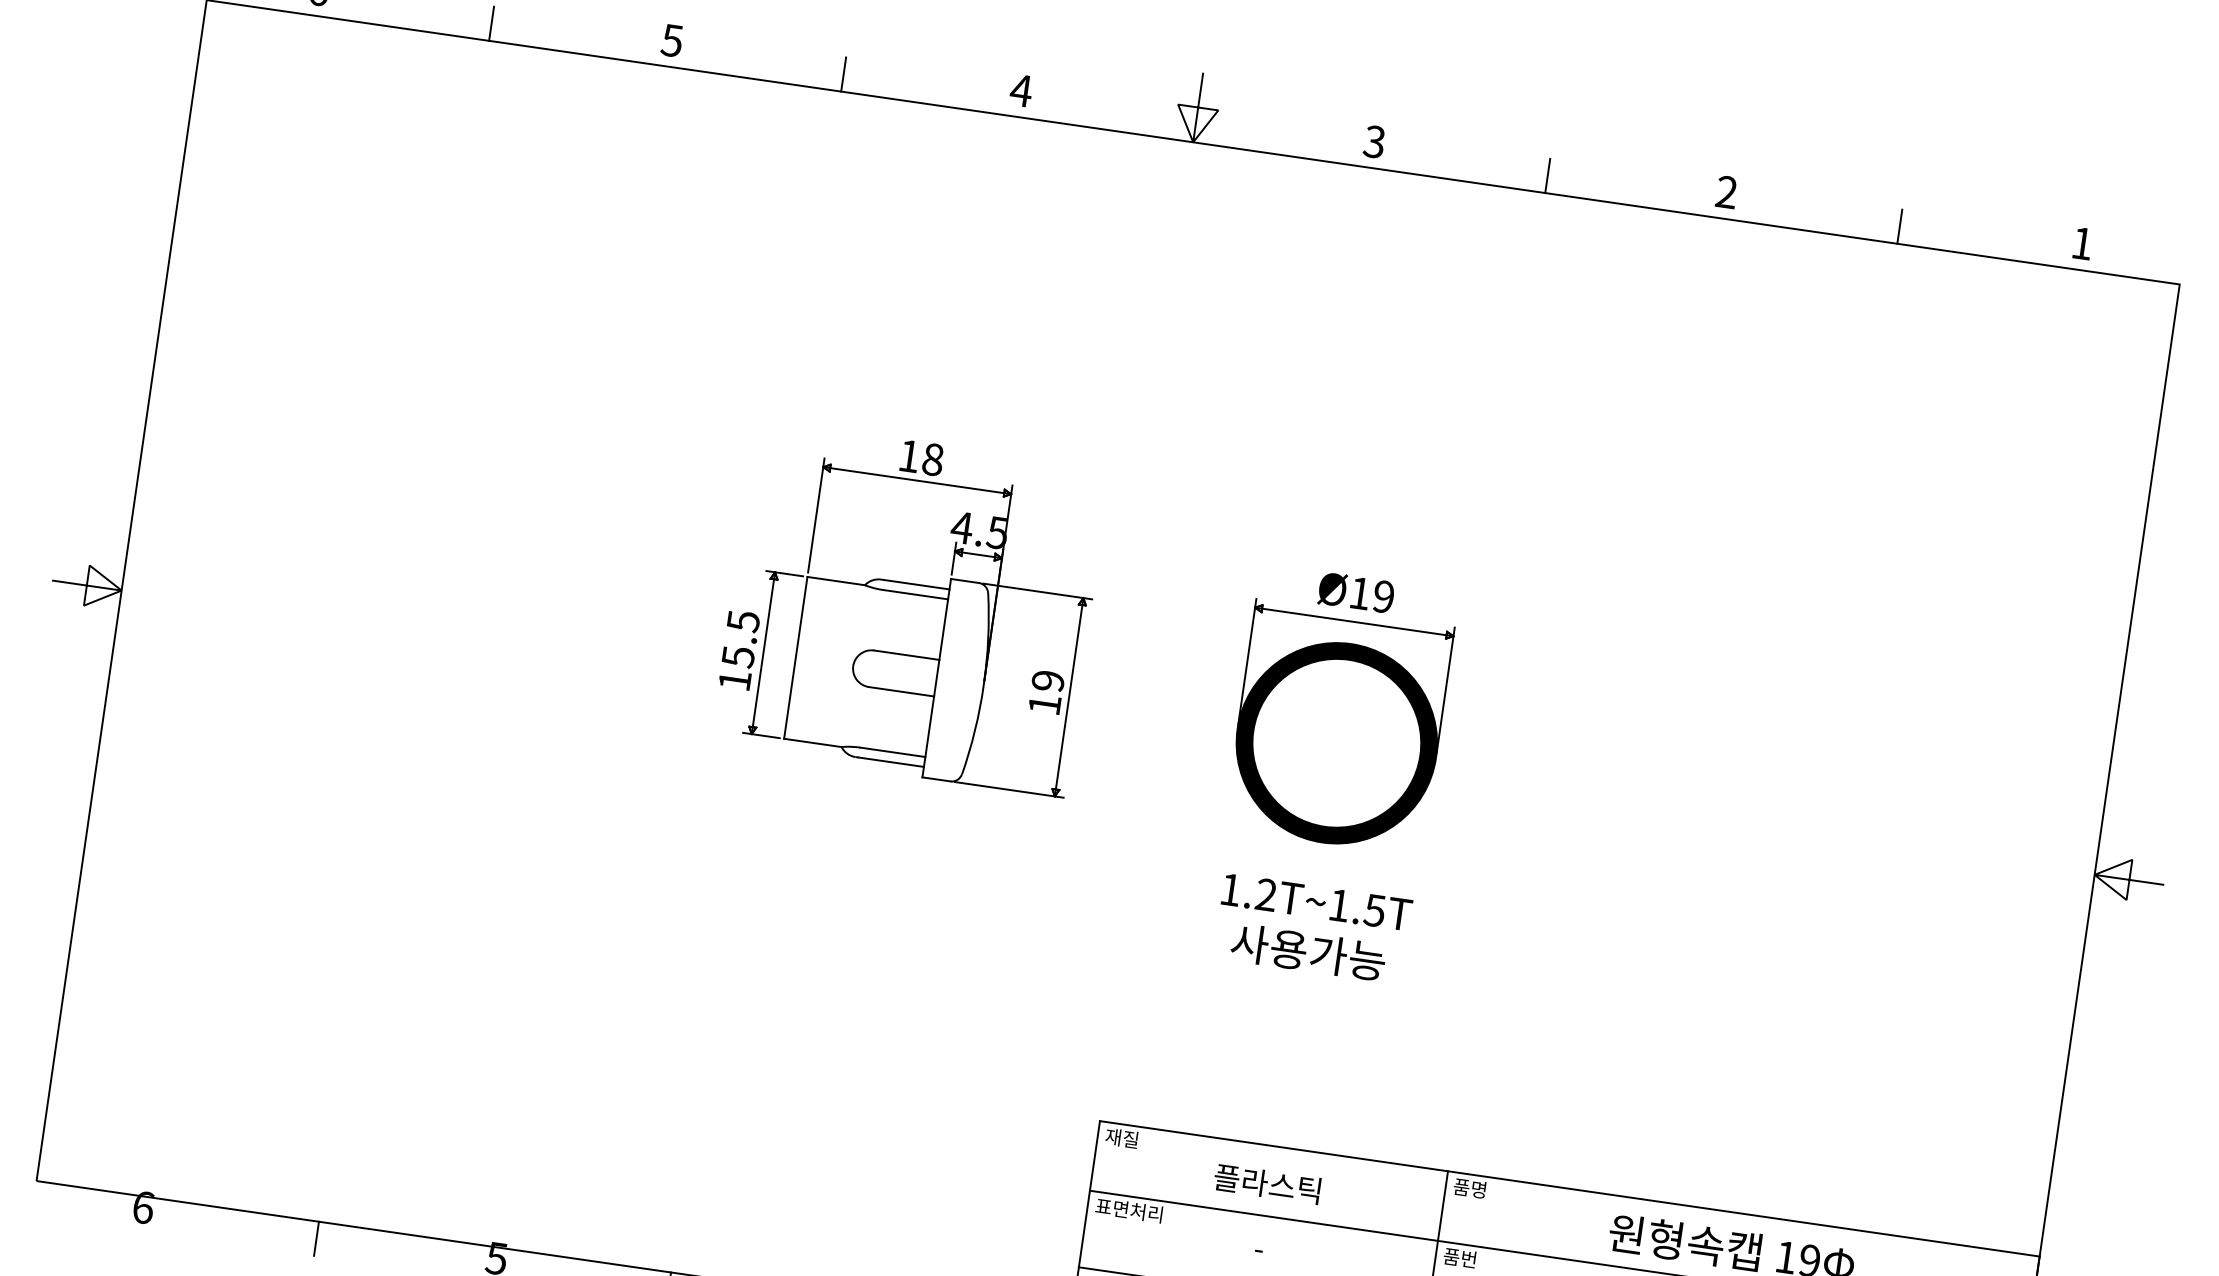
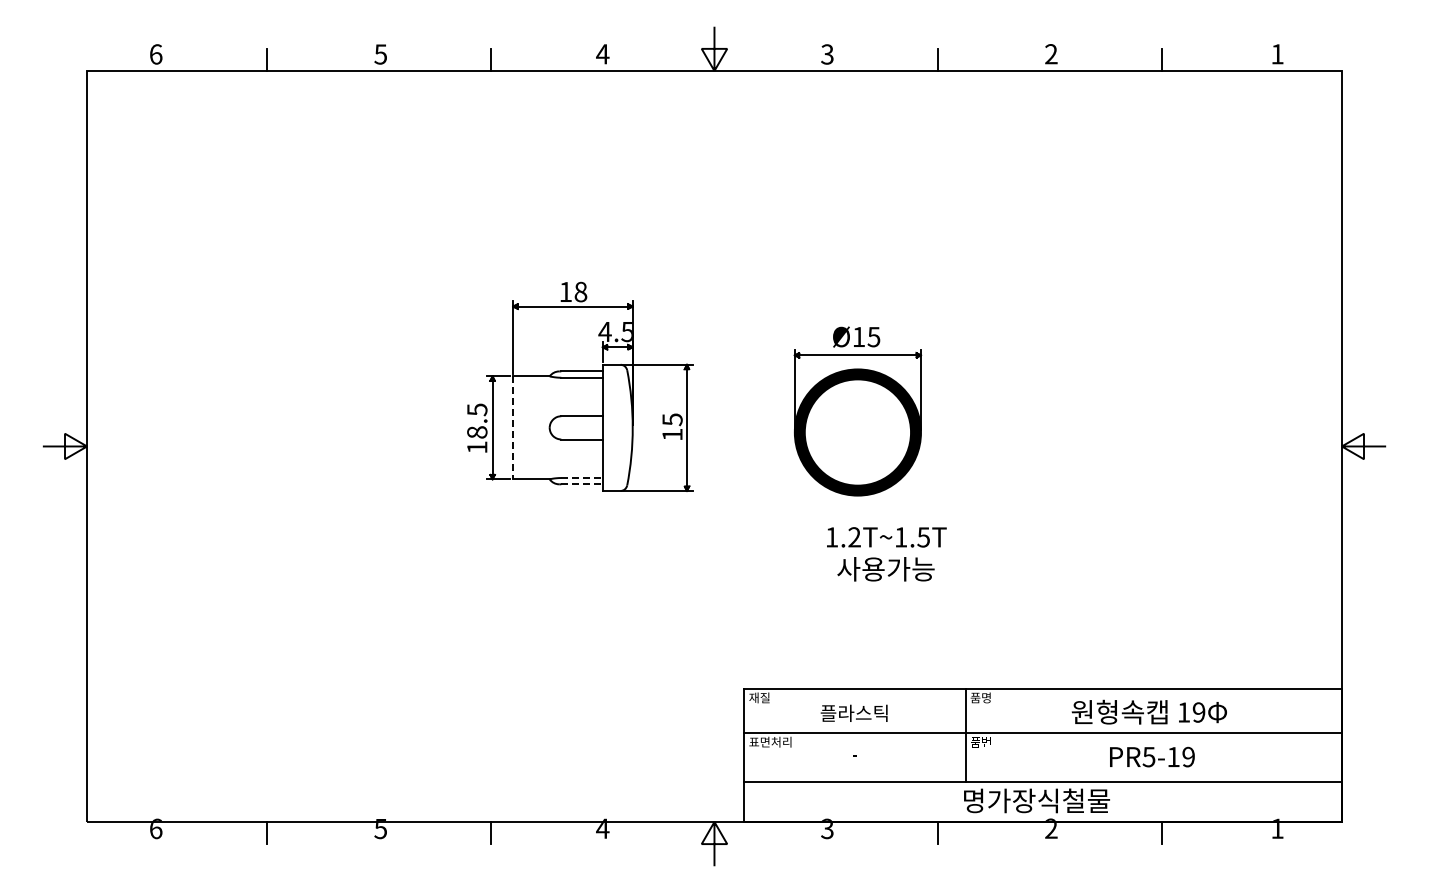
text: (1383, 595) -> (873, 336), Ø19 -> Ø15
text: (738, 657) -> (477, 432), 15.5 -> 18.5
line: (796, 658) -> (513, 428), solid -> dashed
text: (1048, 680) -> (672, 419), 19 -> 15
line: (893, 753) -> (582, 478), solid -> dashed
line: (891, 762) -> (582, 484), solid -> dashed
text: (1312, 929) -> (886, 554), moved

